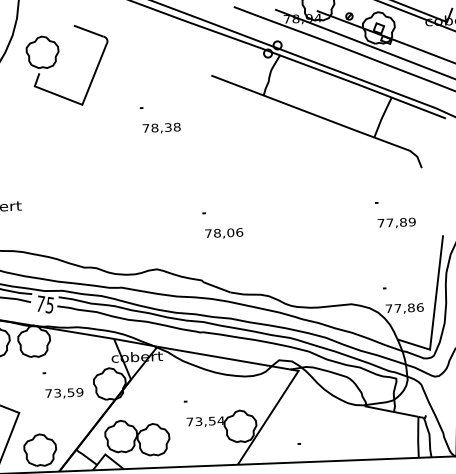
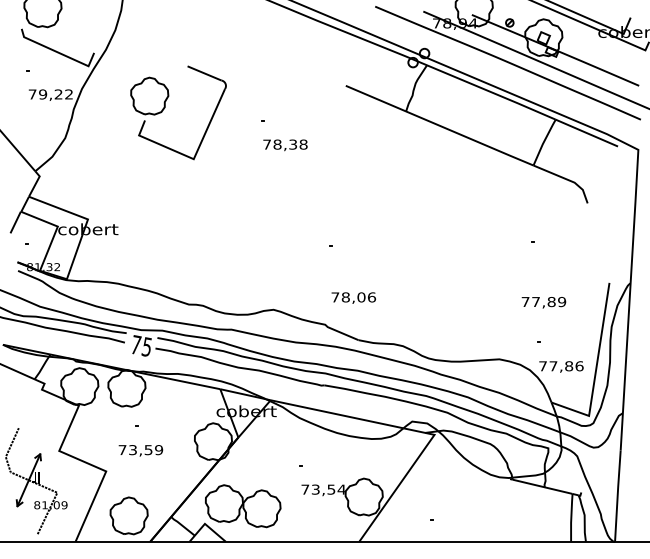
part: (56, 61) -> (165, 107), moved
text: (396, 223) -> (543, 302), moved
text: (223, 233) -> (353, 297), moved
text: (64, 393) -> (140, 450), moved

